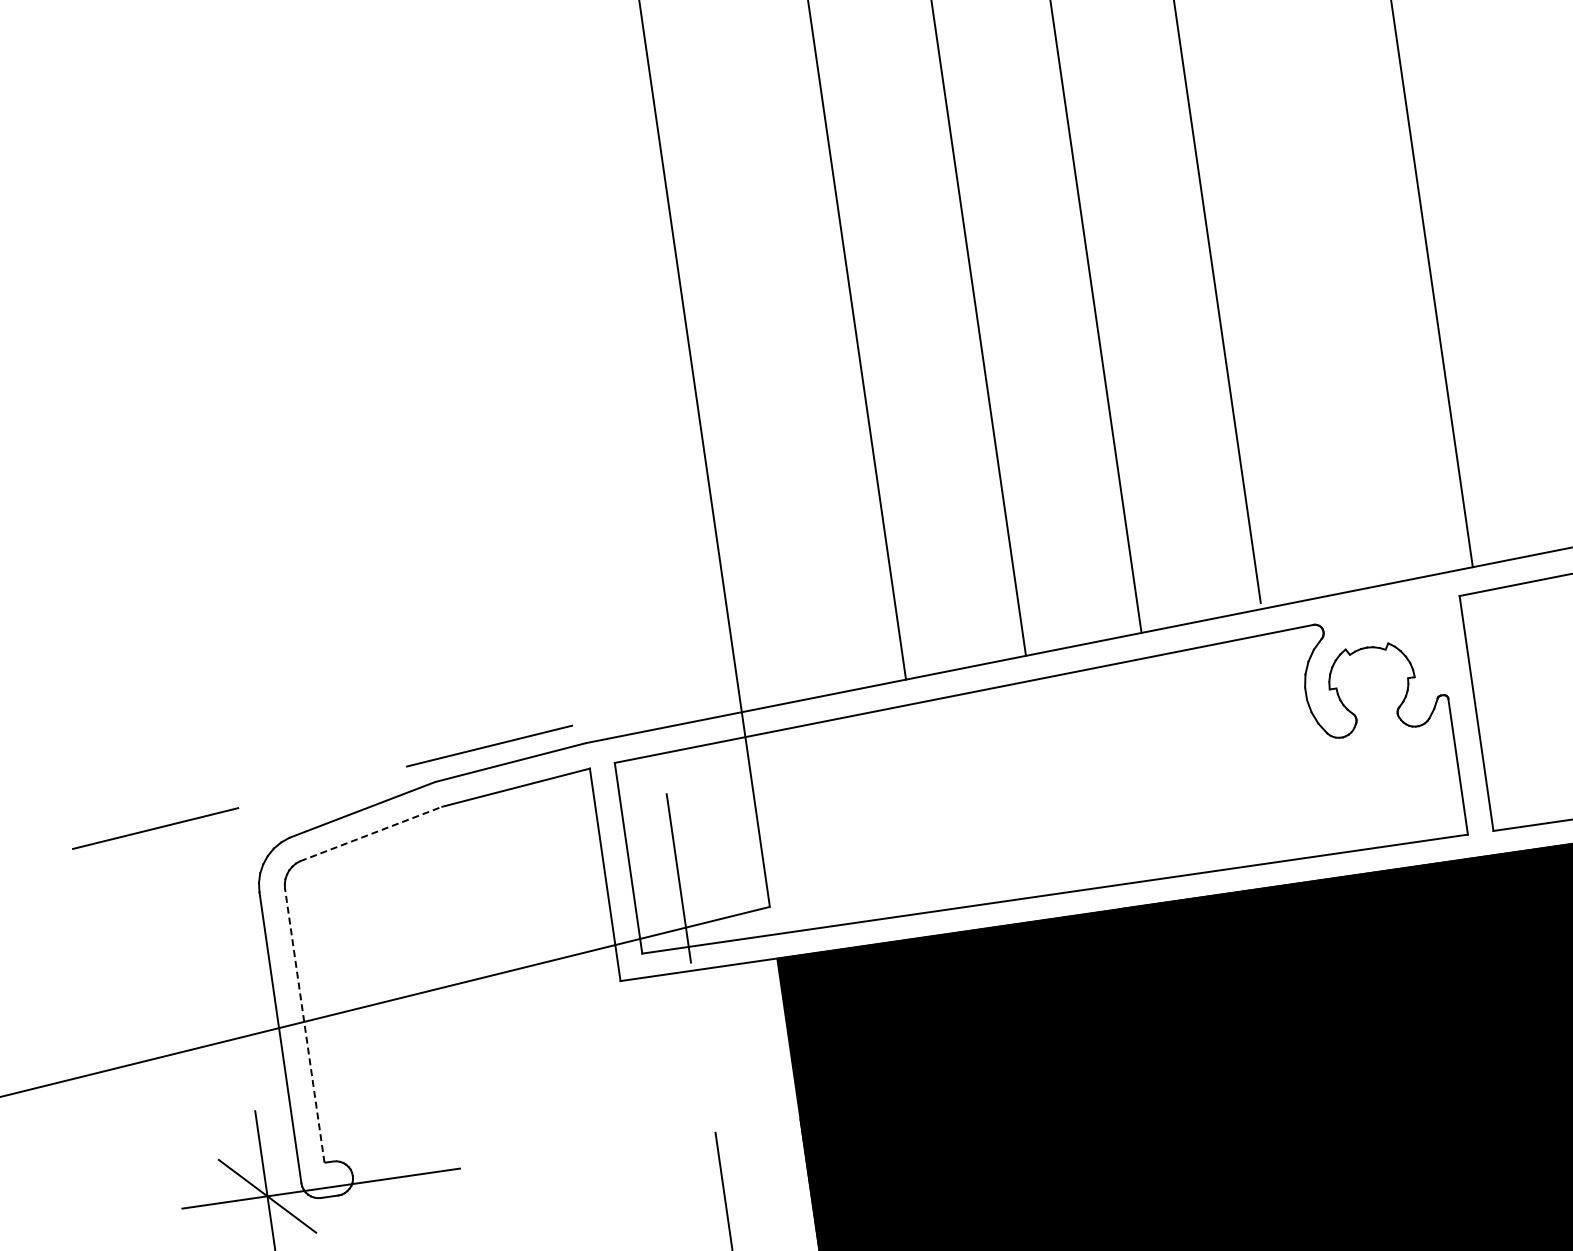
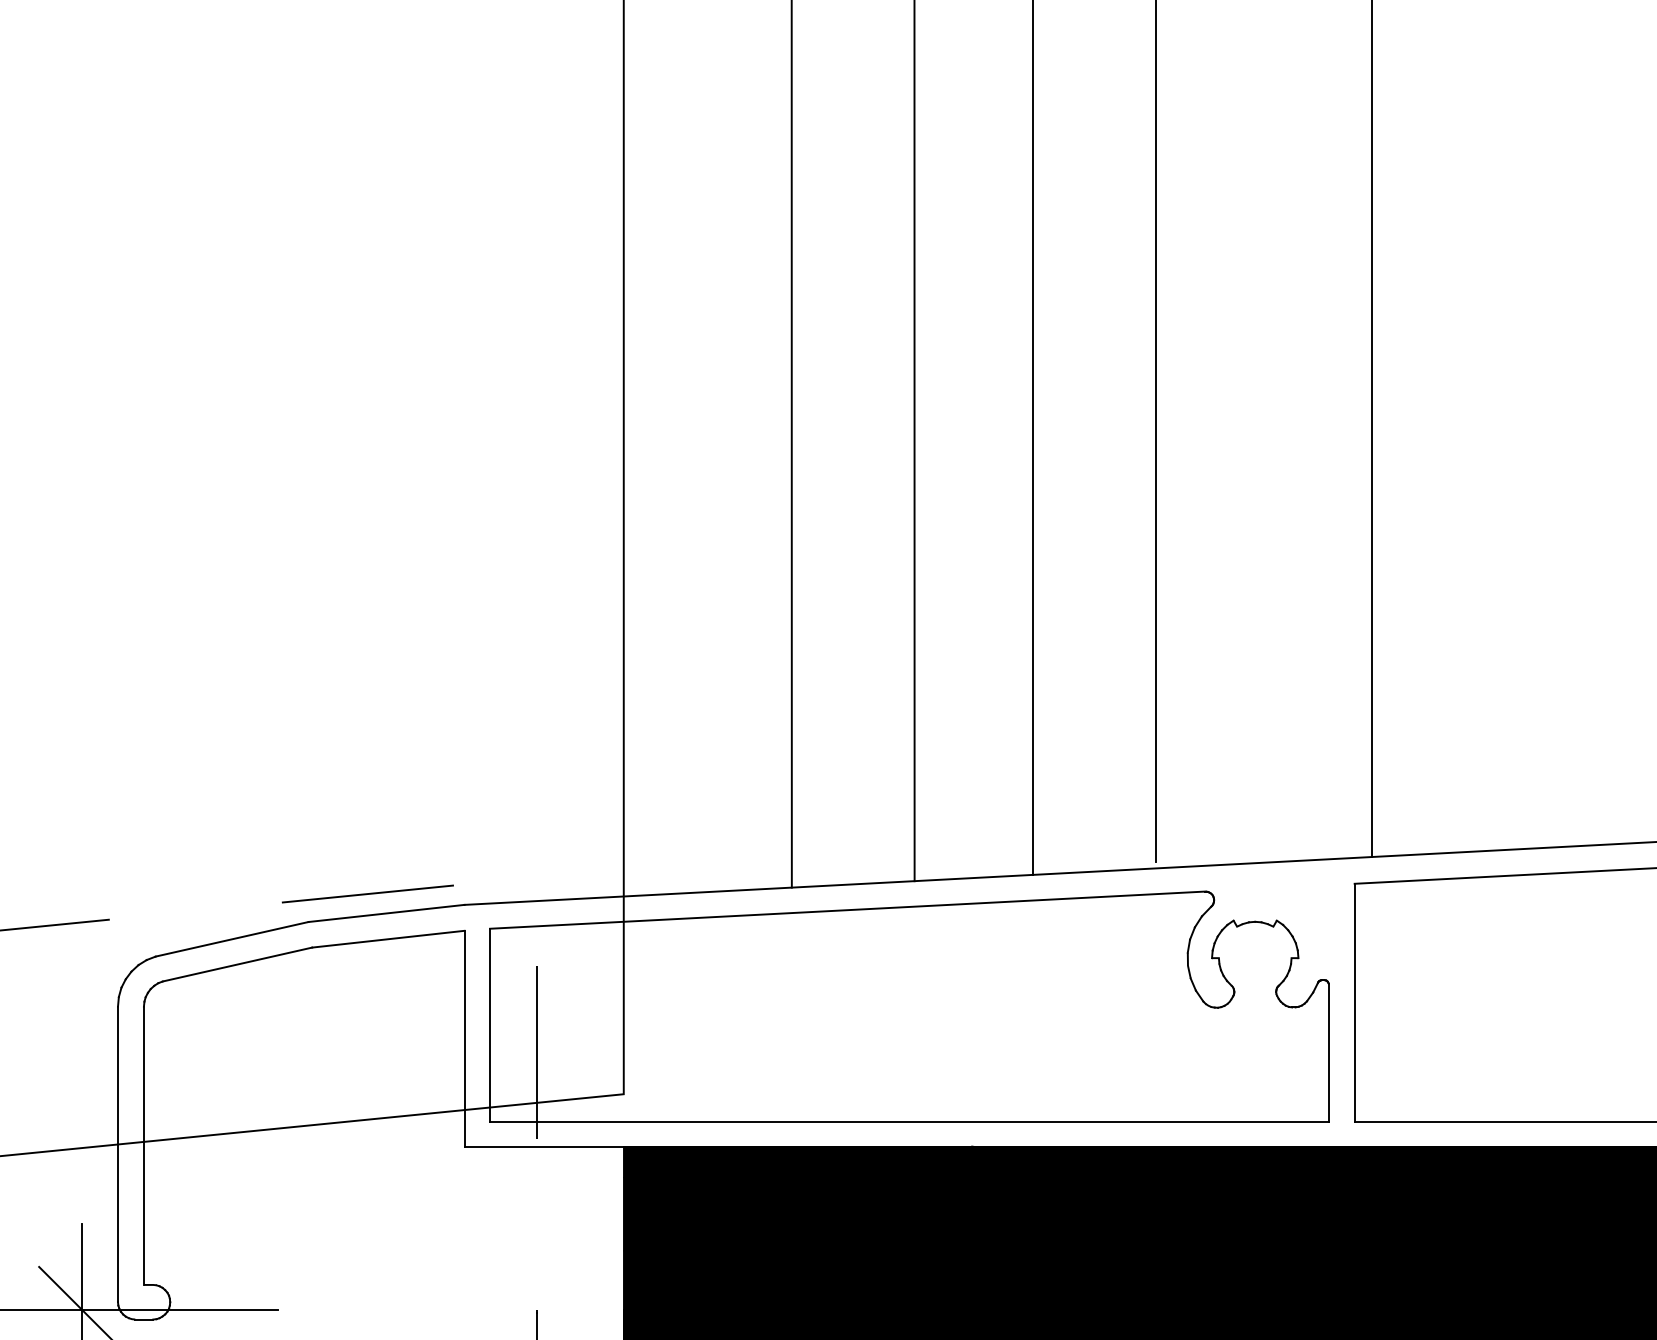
line: (371, 833) -> (237, 964), dashed -> solid
line: (304, 1025) -> (143, 1145), dashed -> solid

